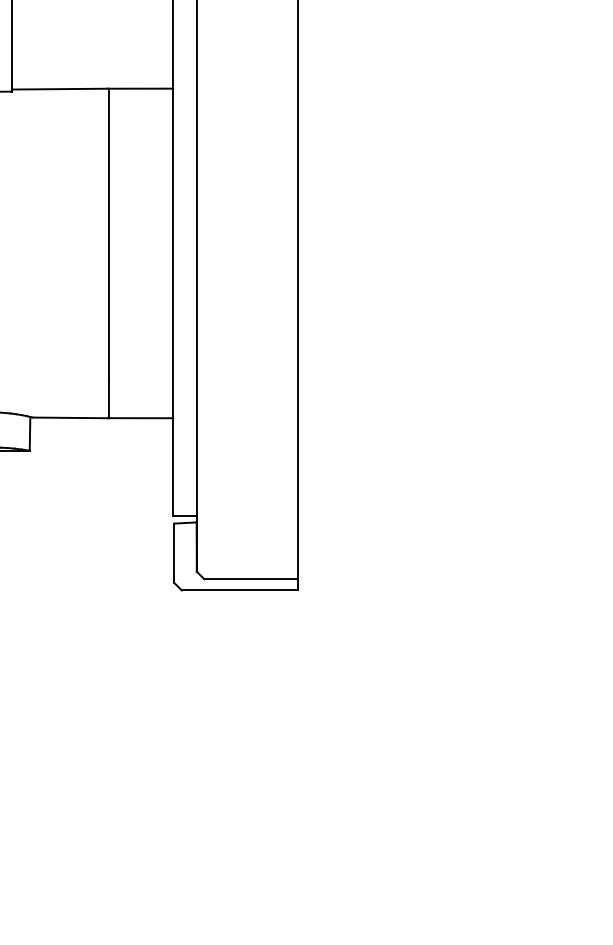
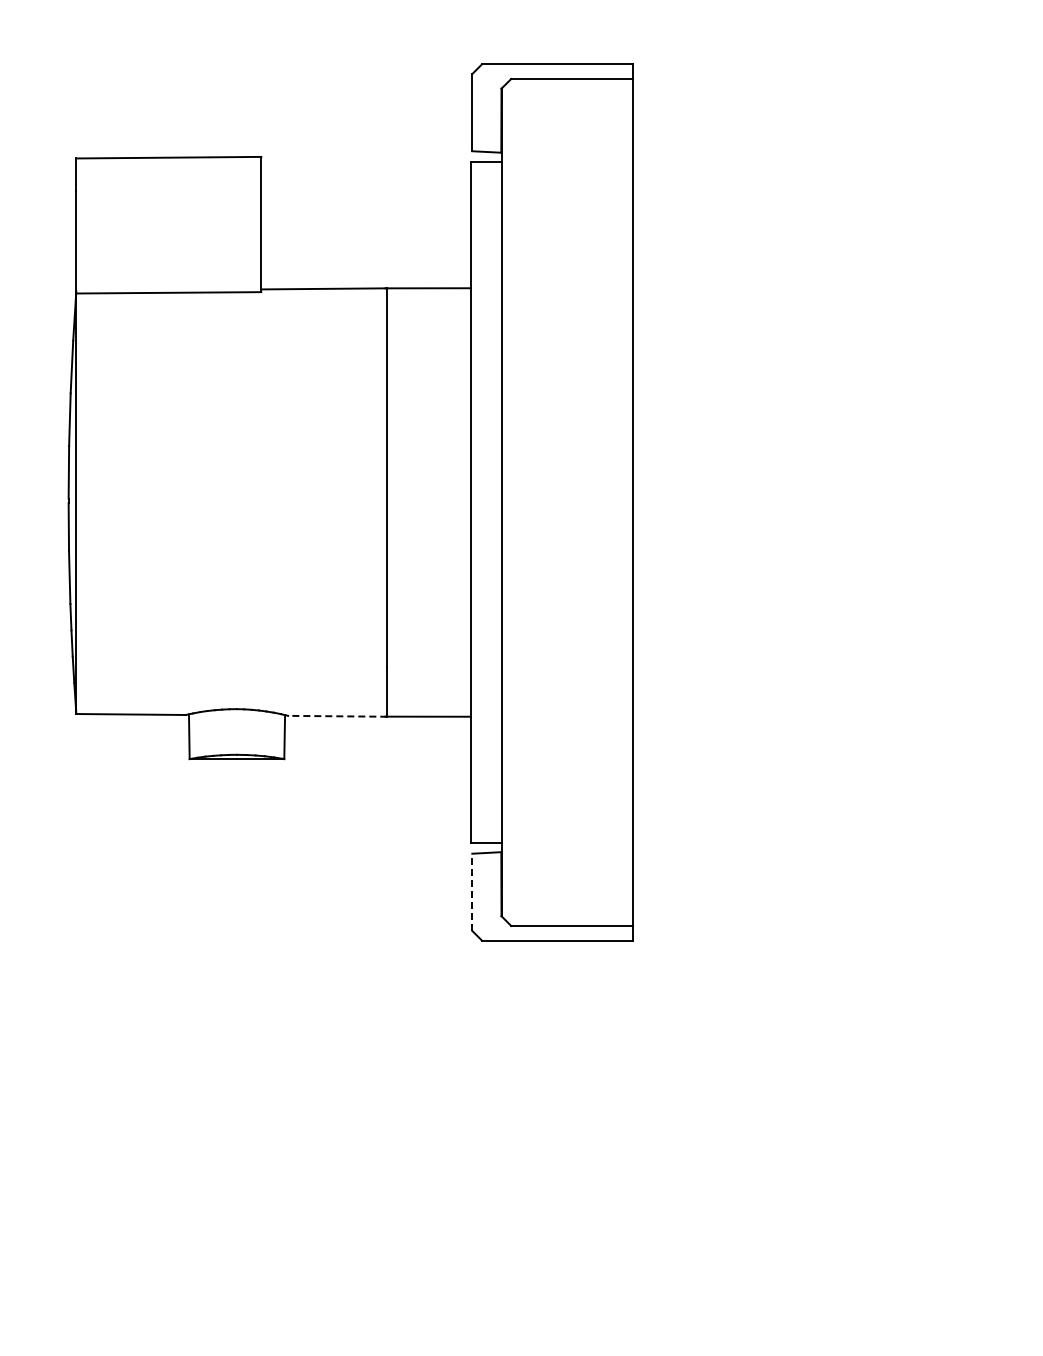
line: (70, 418) -> (337, 716), solid -> dashed
line: (174, 553) -> (472, 892), solid -> dashed

